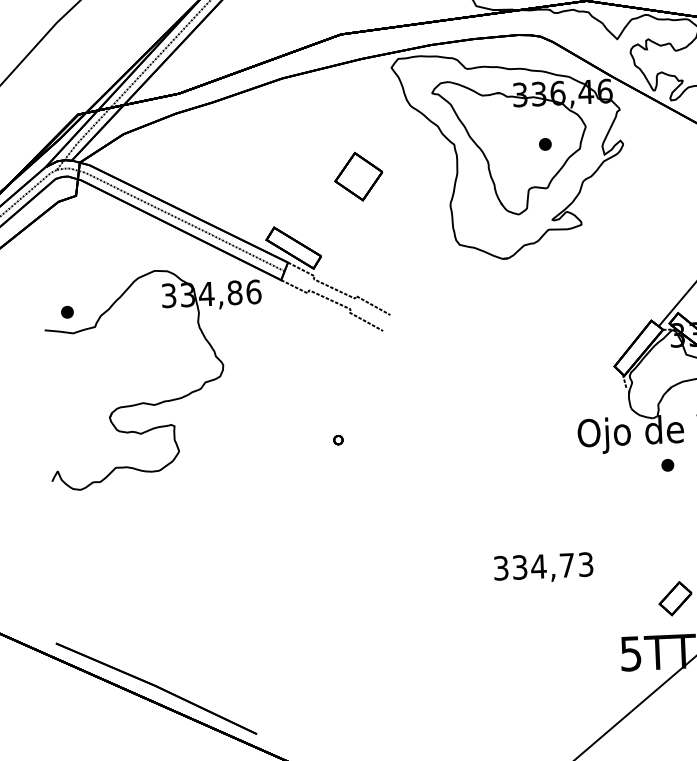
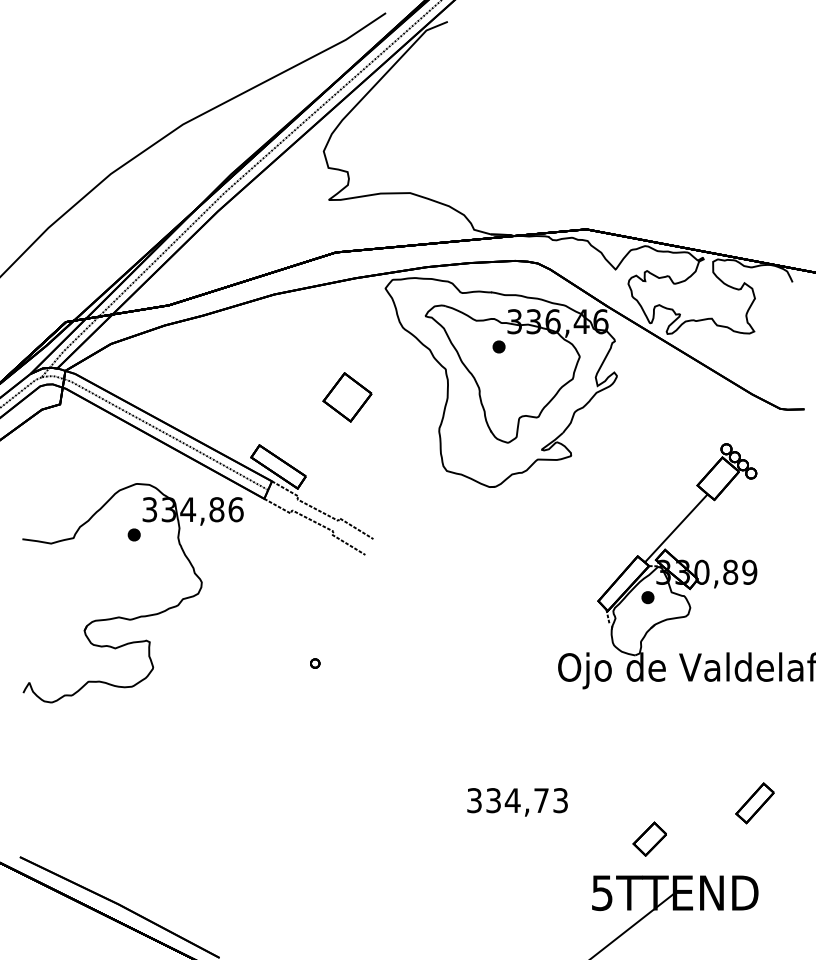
part: (544, 143) -> (498, 346), moved
part: (66, 311) -> (133, 534), moved
part: (667, 465) -> (647, 597), moved

